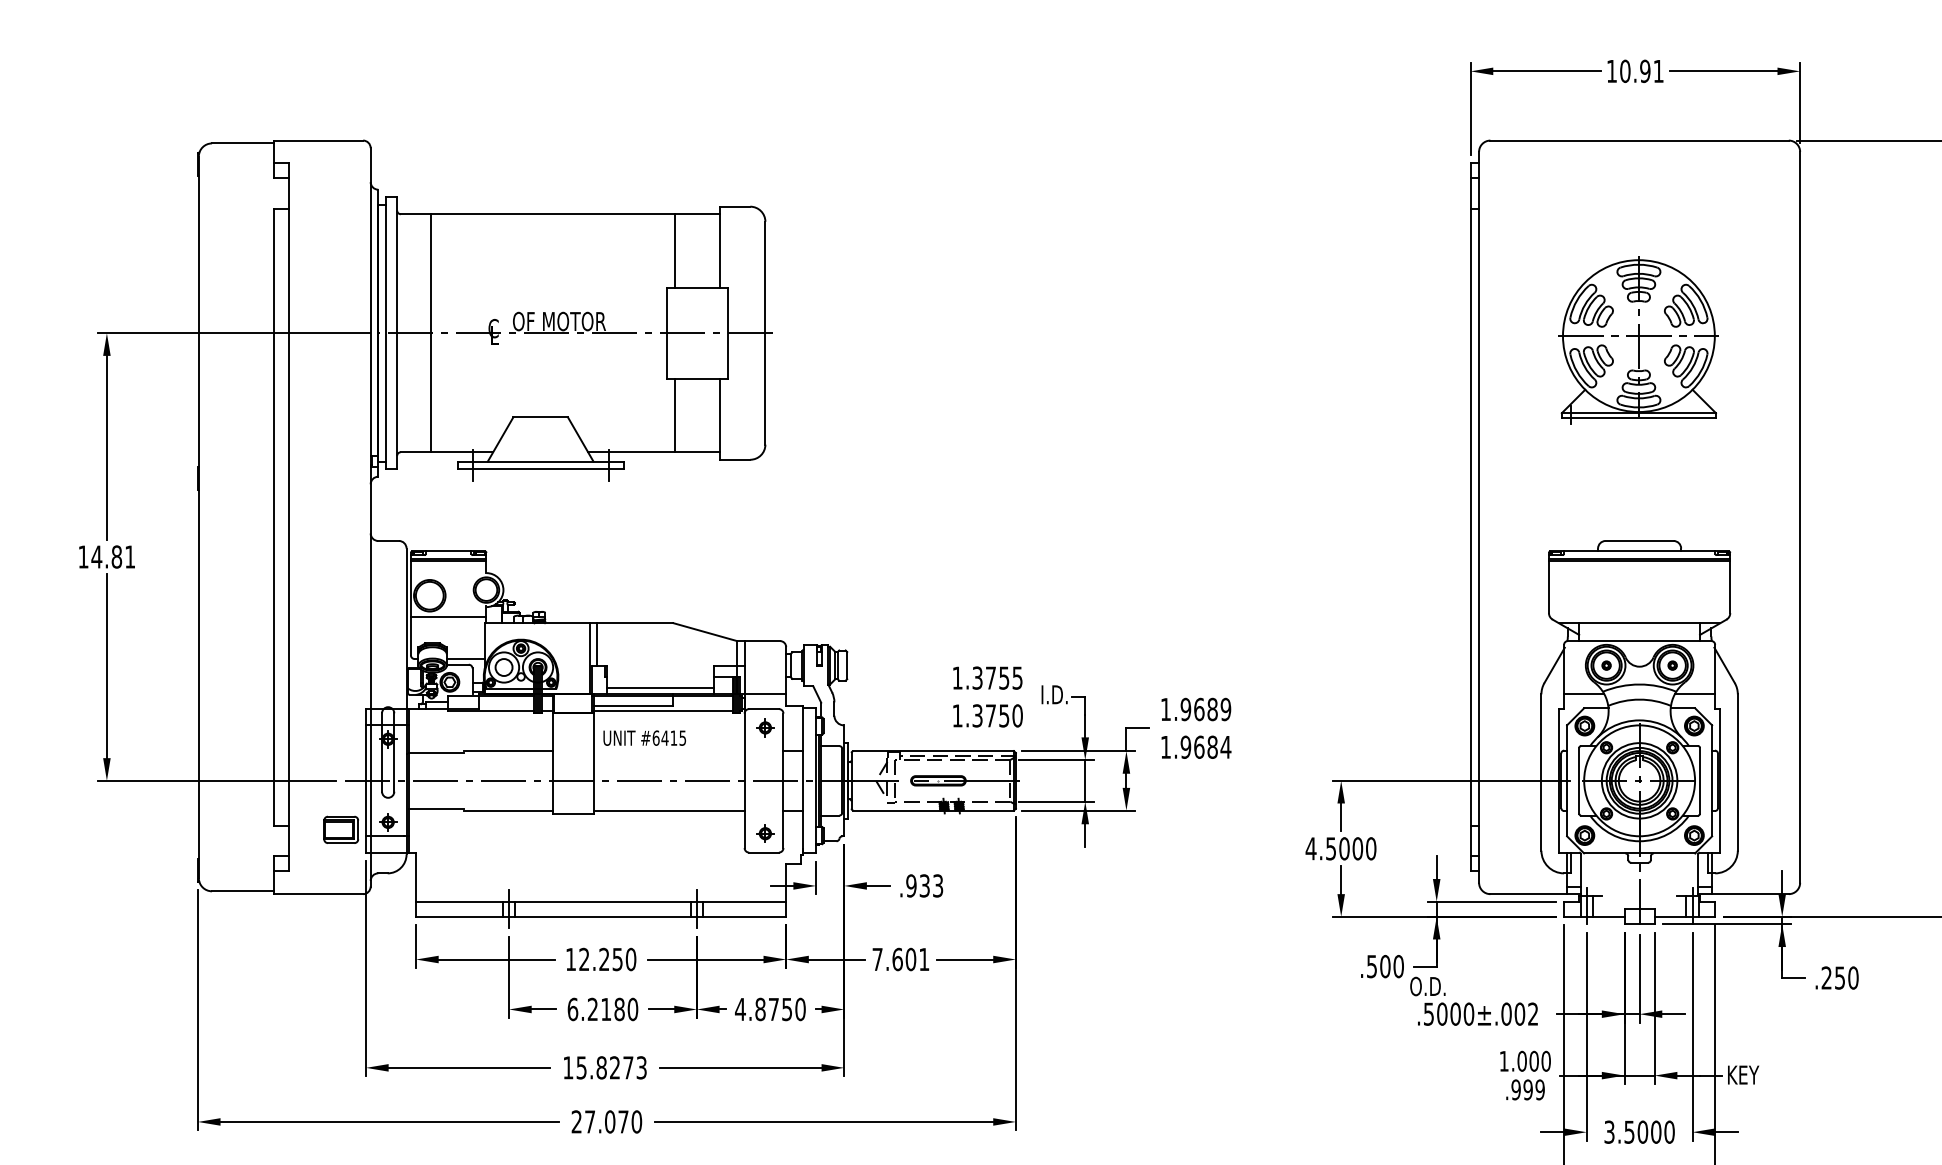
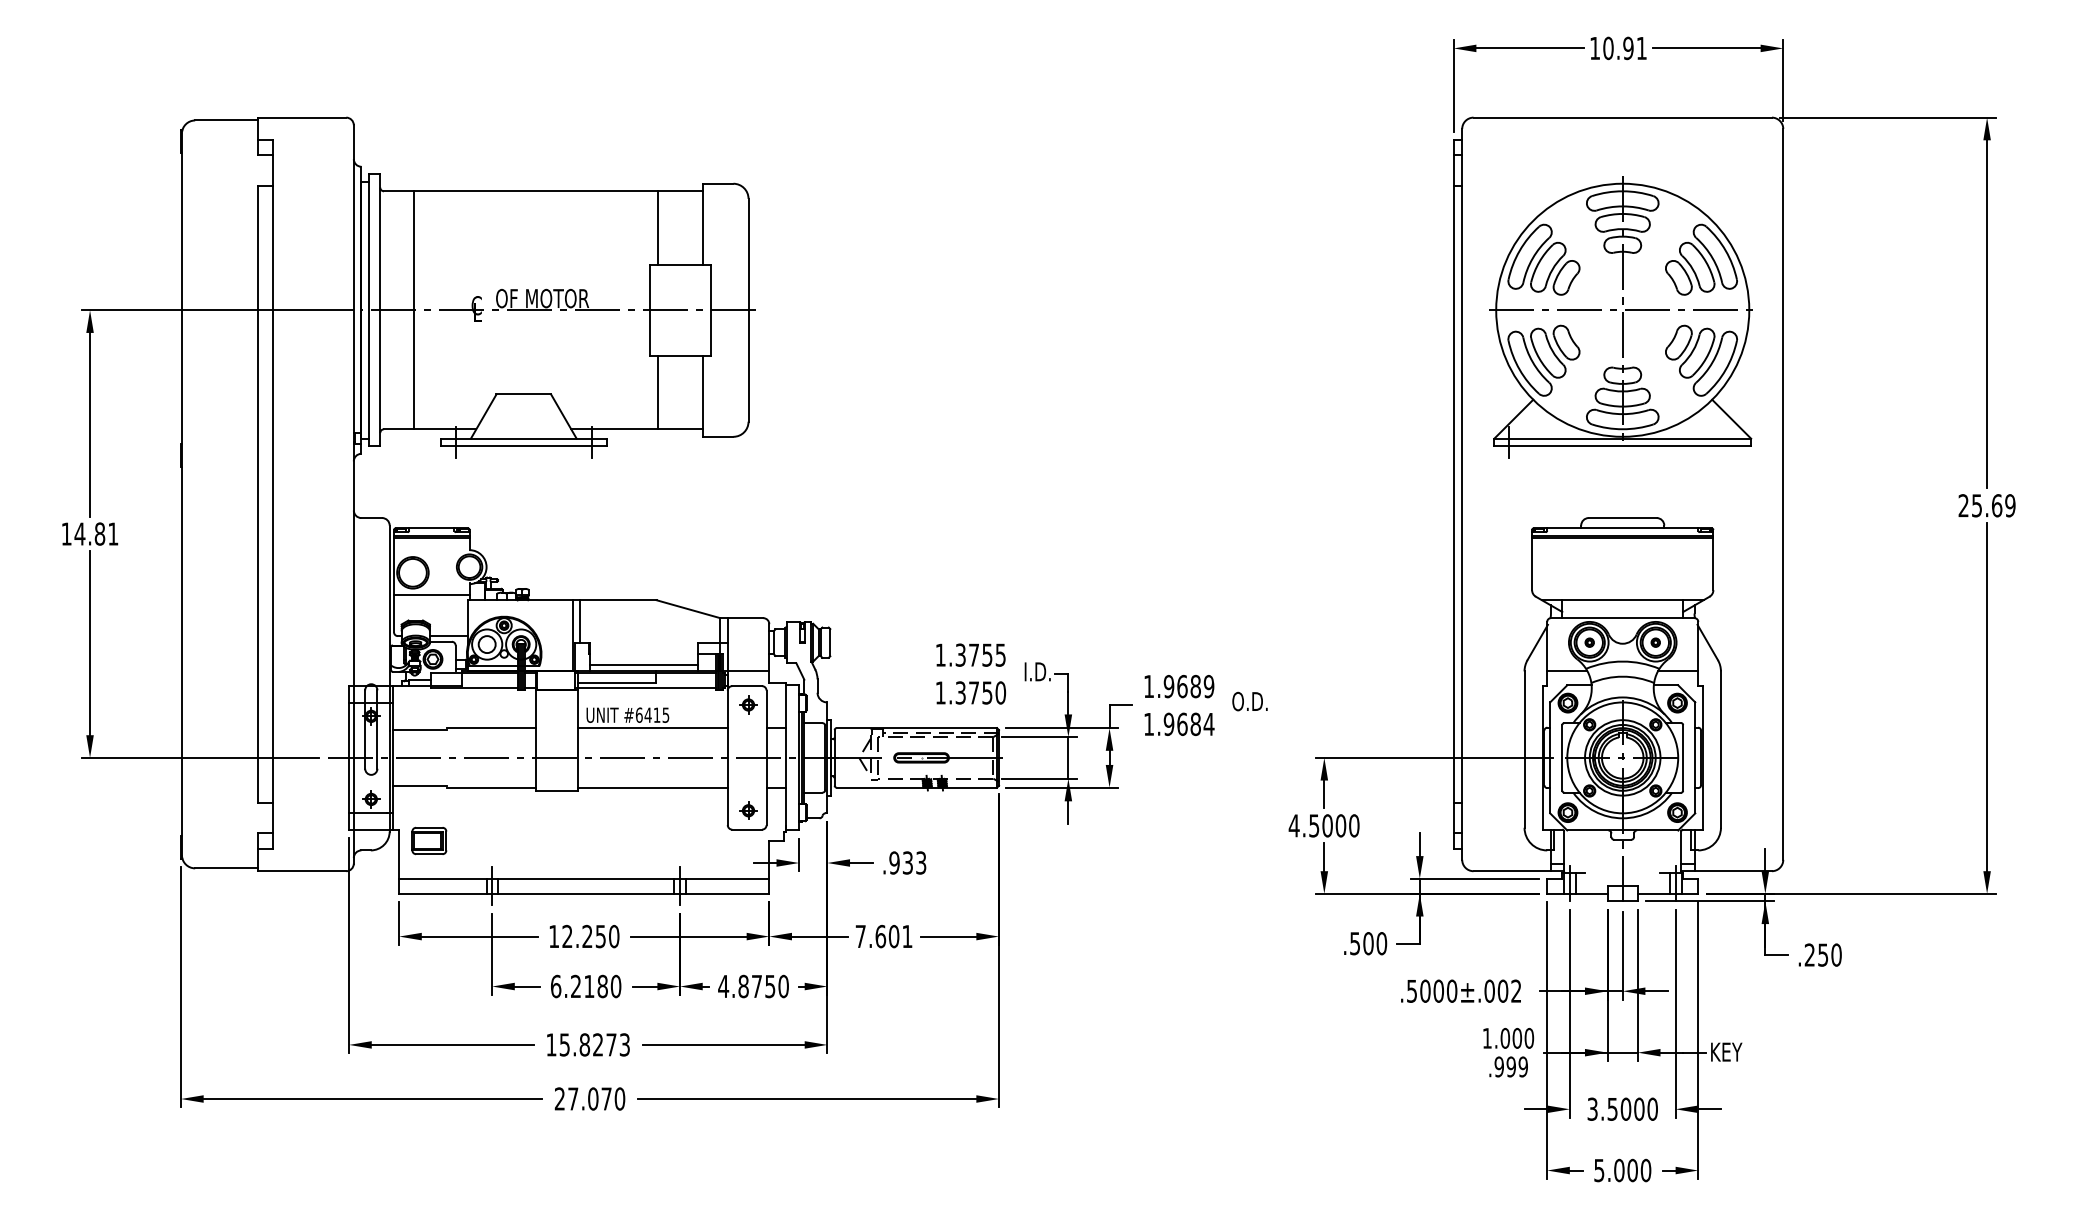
part: (1637, 340) -> (1620, 317), size x1.67
line: (669, 750) -> (652, 727), added
part: (341, 829) -> (429, 840), moved
text: (1427, 986) -> (1249, 701), moved

